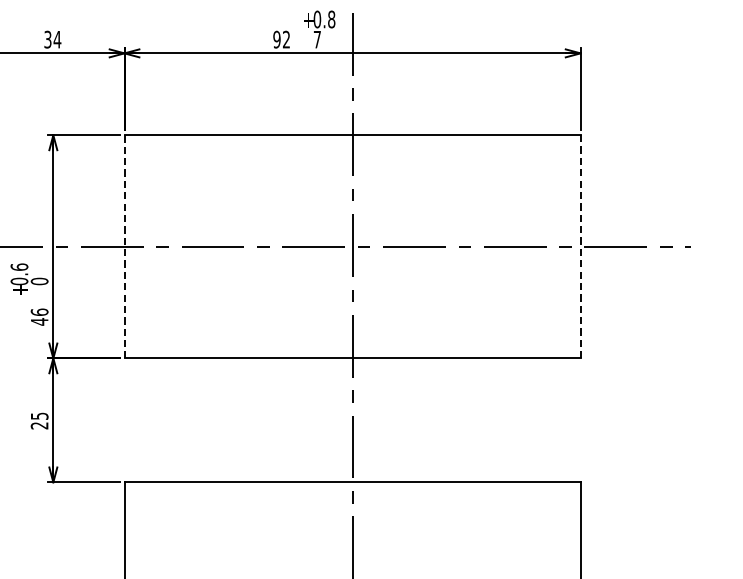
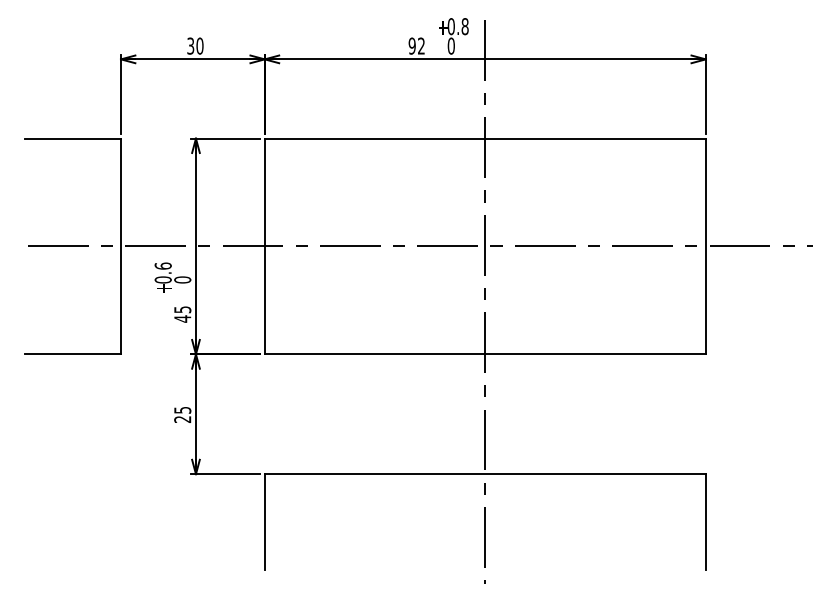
text: (56, 39) -> (199, 45), 34 -> 30
text: (316, 39) -> (450, 45), 7 -> 0
line: (124, 246) -> (264, 246), dashed -> solid
line: (580, 246) -> (705, 246), dashed -> solid
text: (39, 312) -> (182, 309), 46 -> 45

